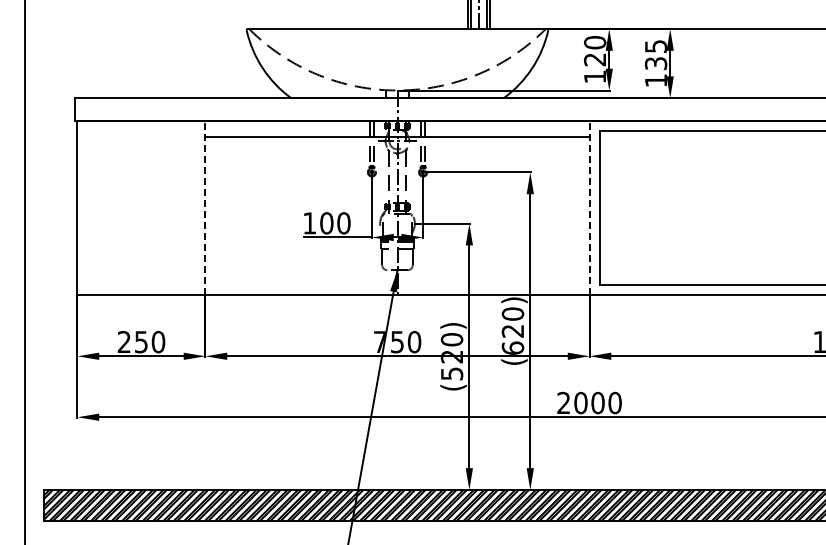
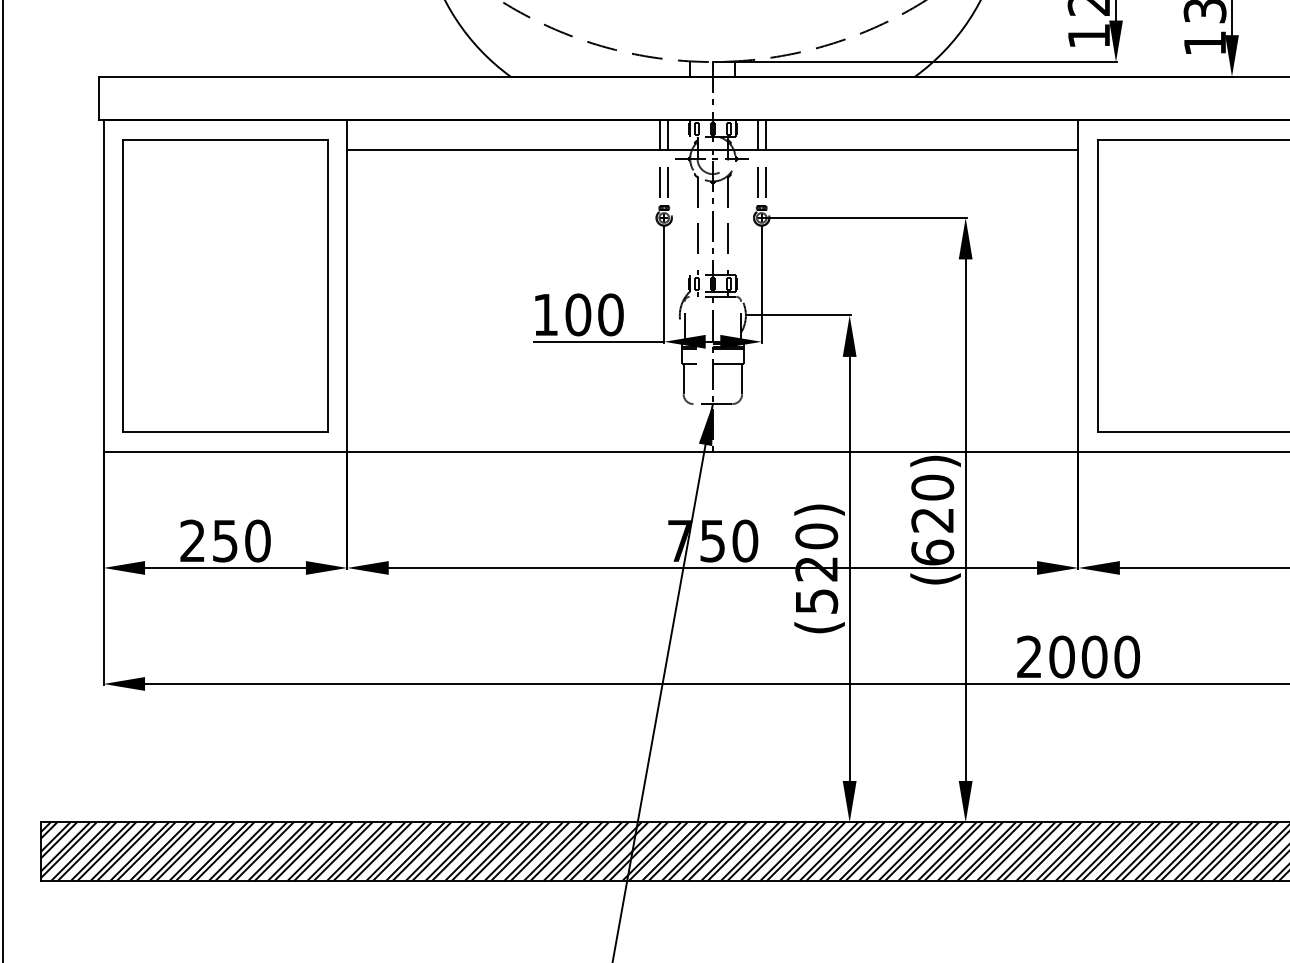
part: (141, 207) -> (225, 284), added
line: (205, 207) -> (347, 284), dashed -> solid
line: (589, 207) -> (1078, 284), dashed -> solid

